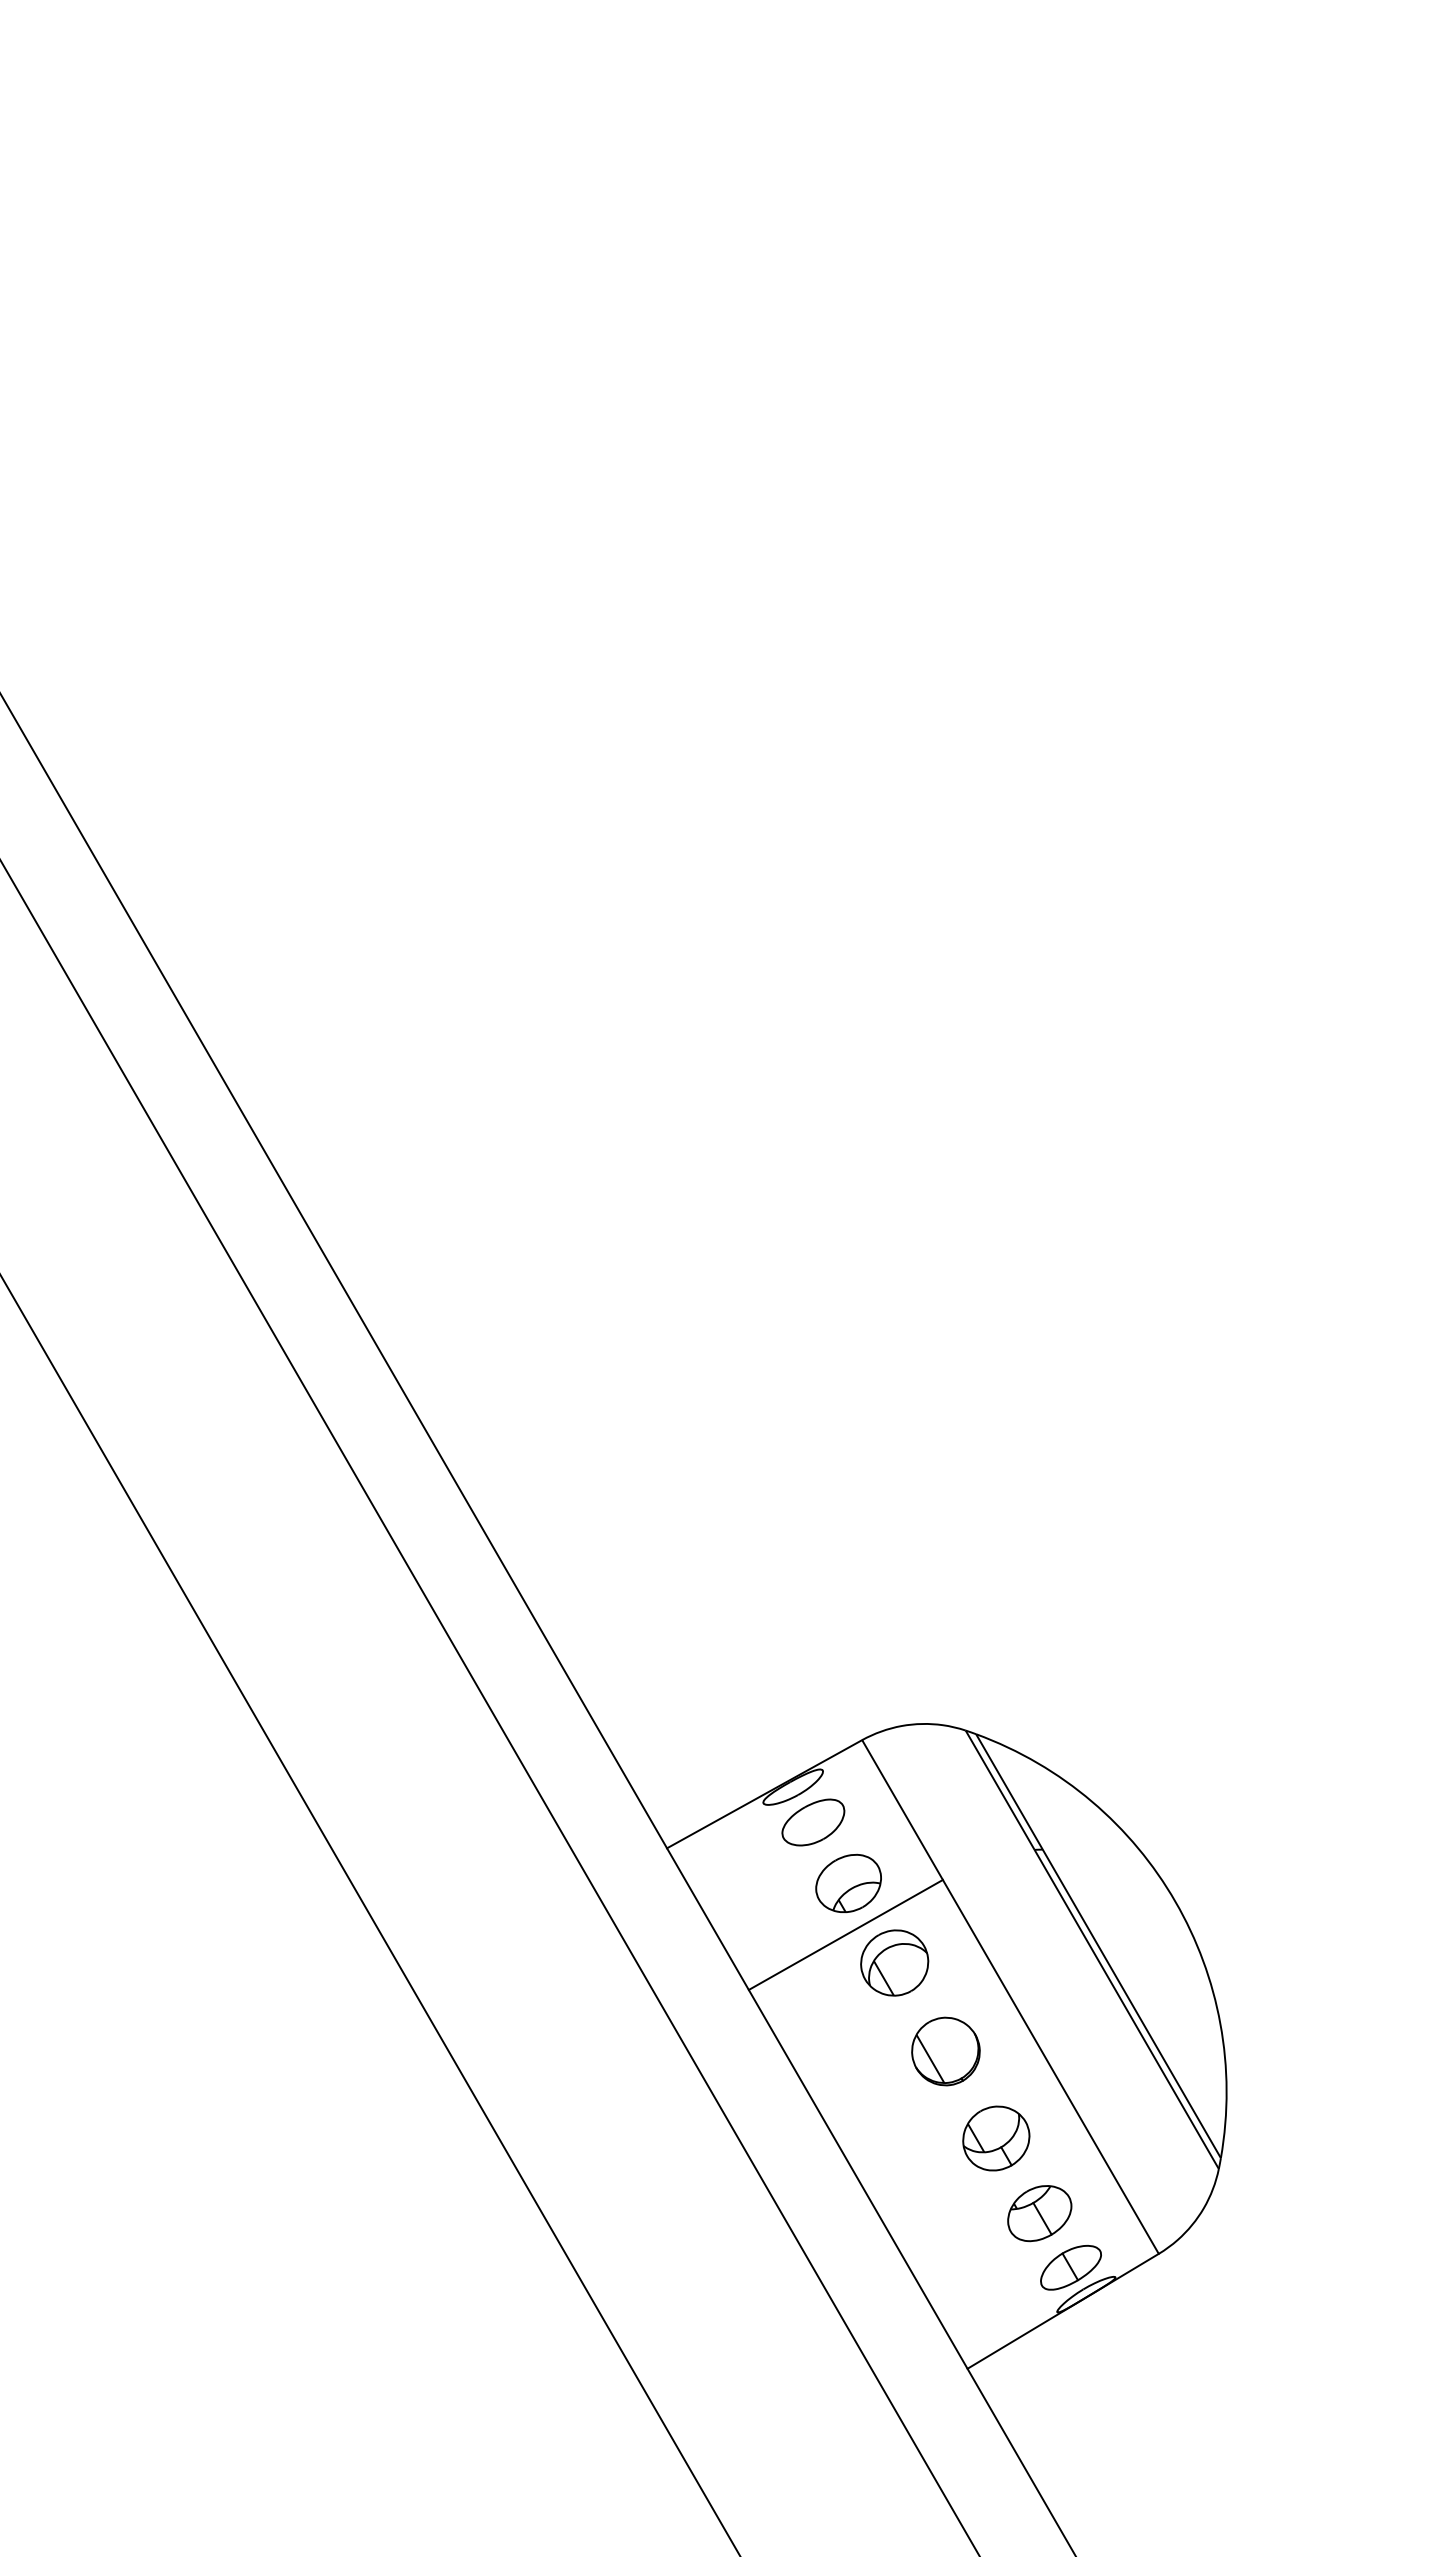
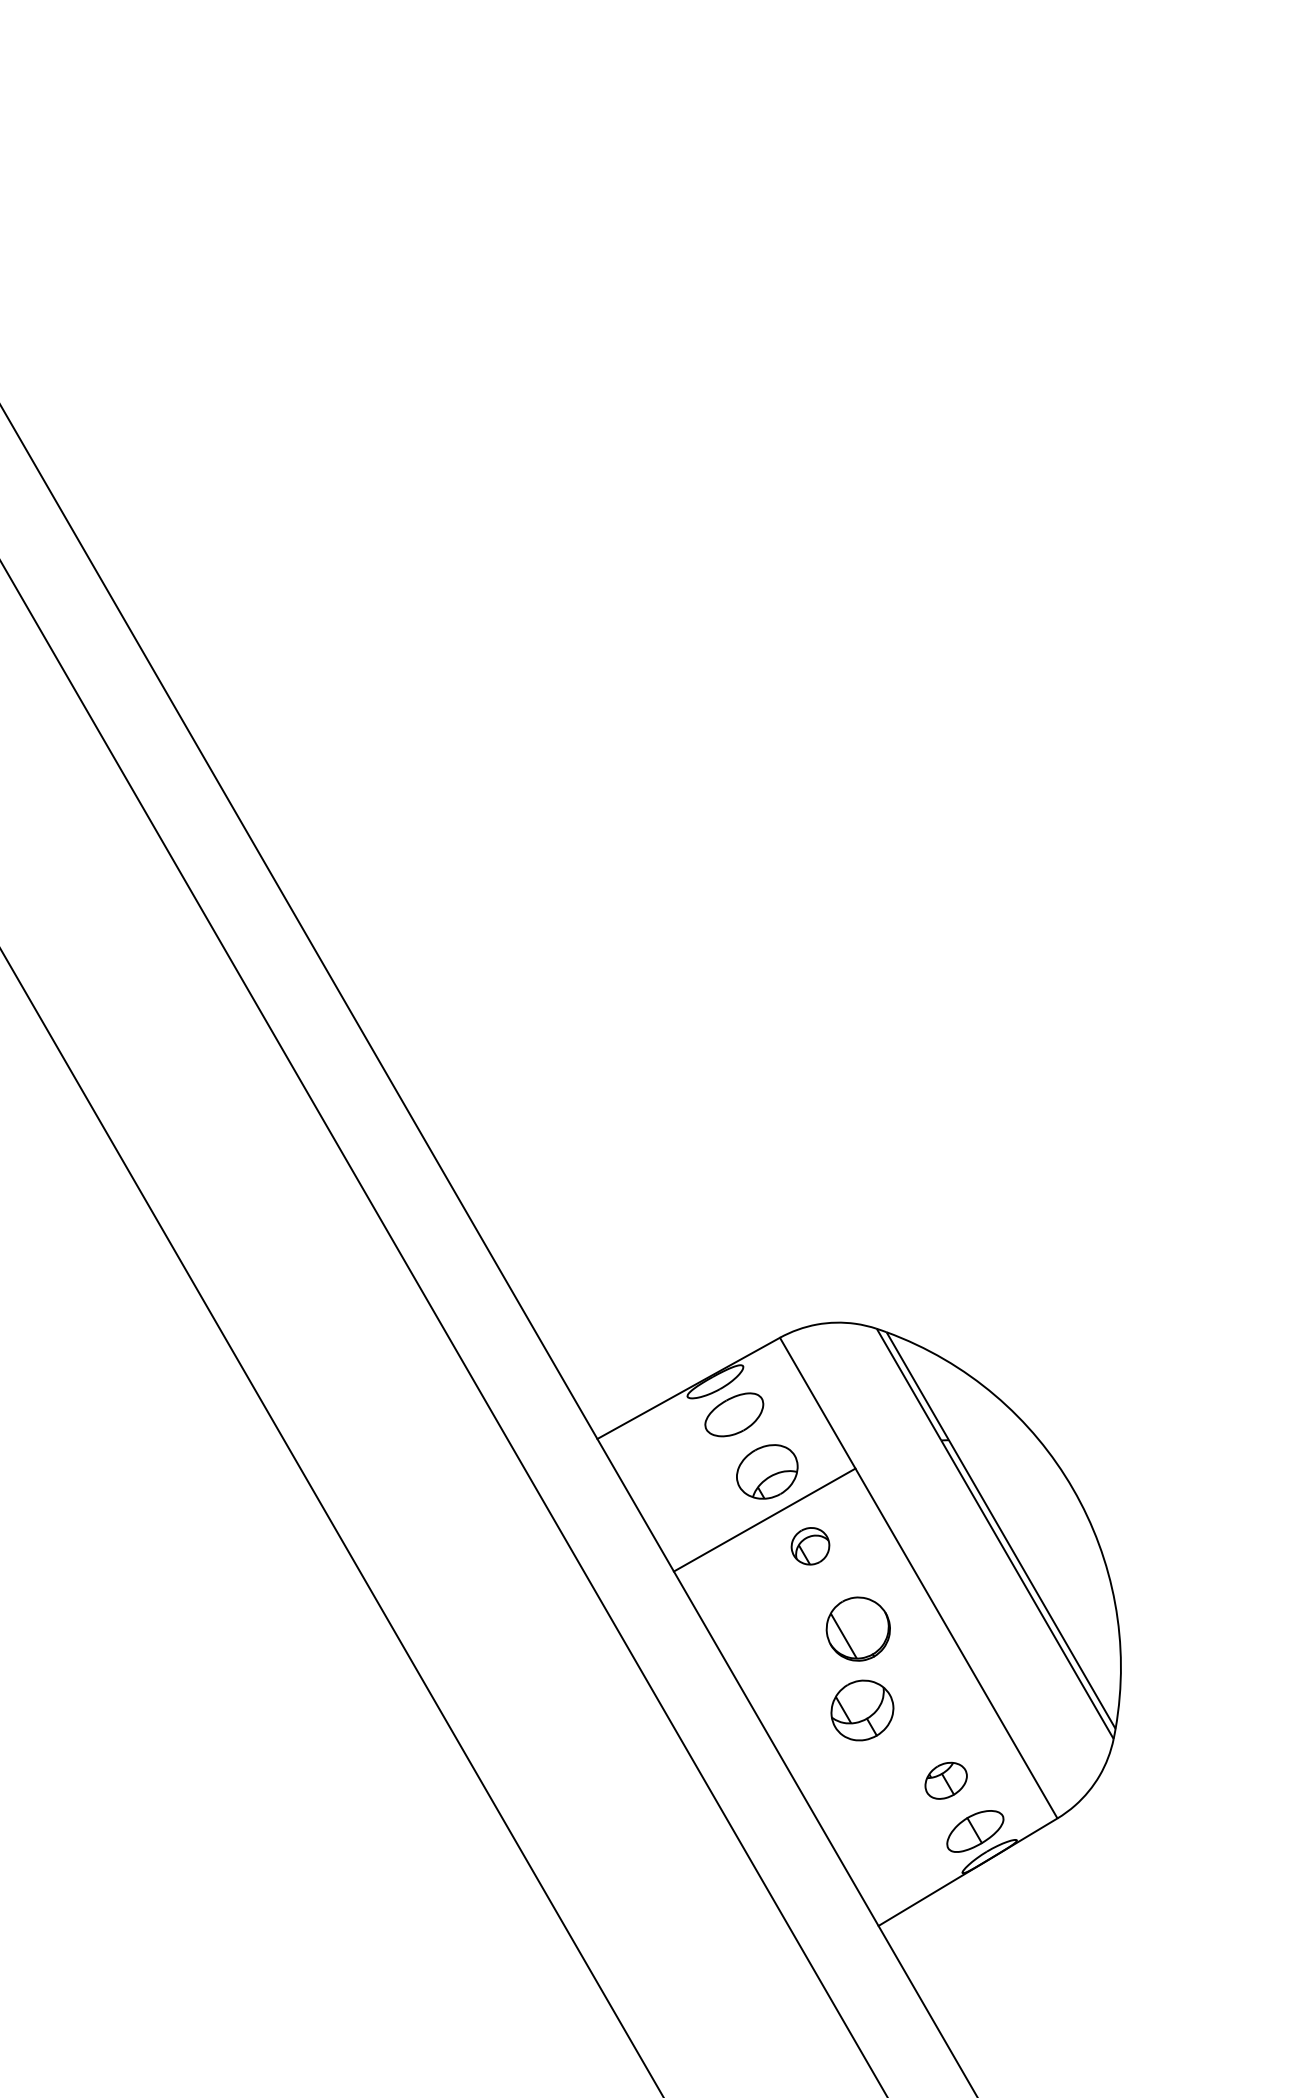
part: (894, 1962) -> (810, 1545), size x0.6
part: (996, 2138) -> (862, 1710), moved
part: (1039, 2213) -> (945, 1780), size x0.7

